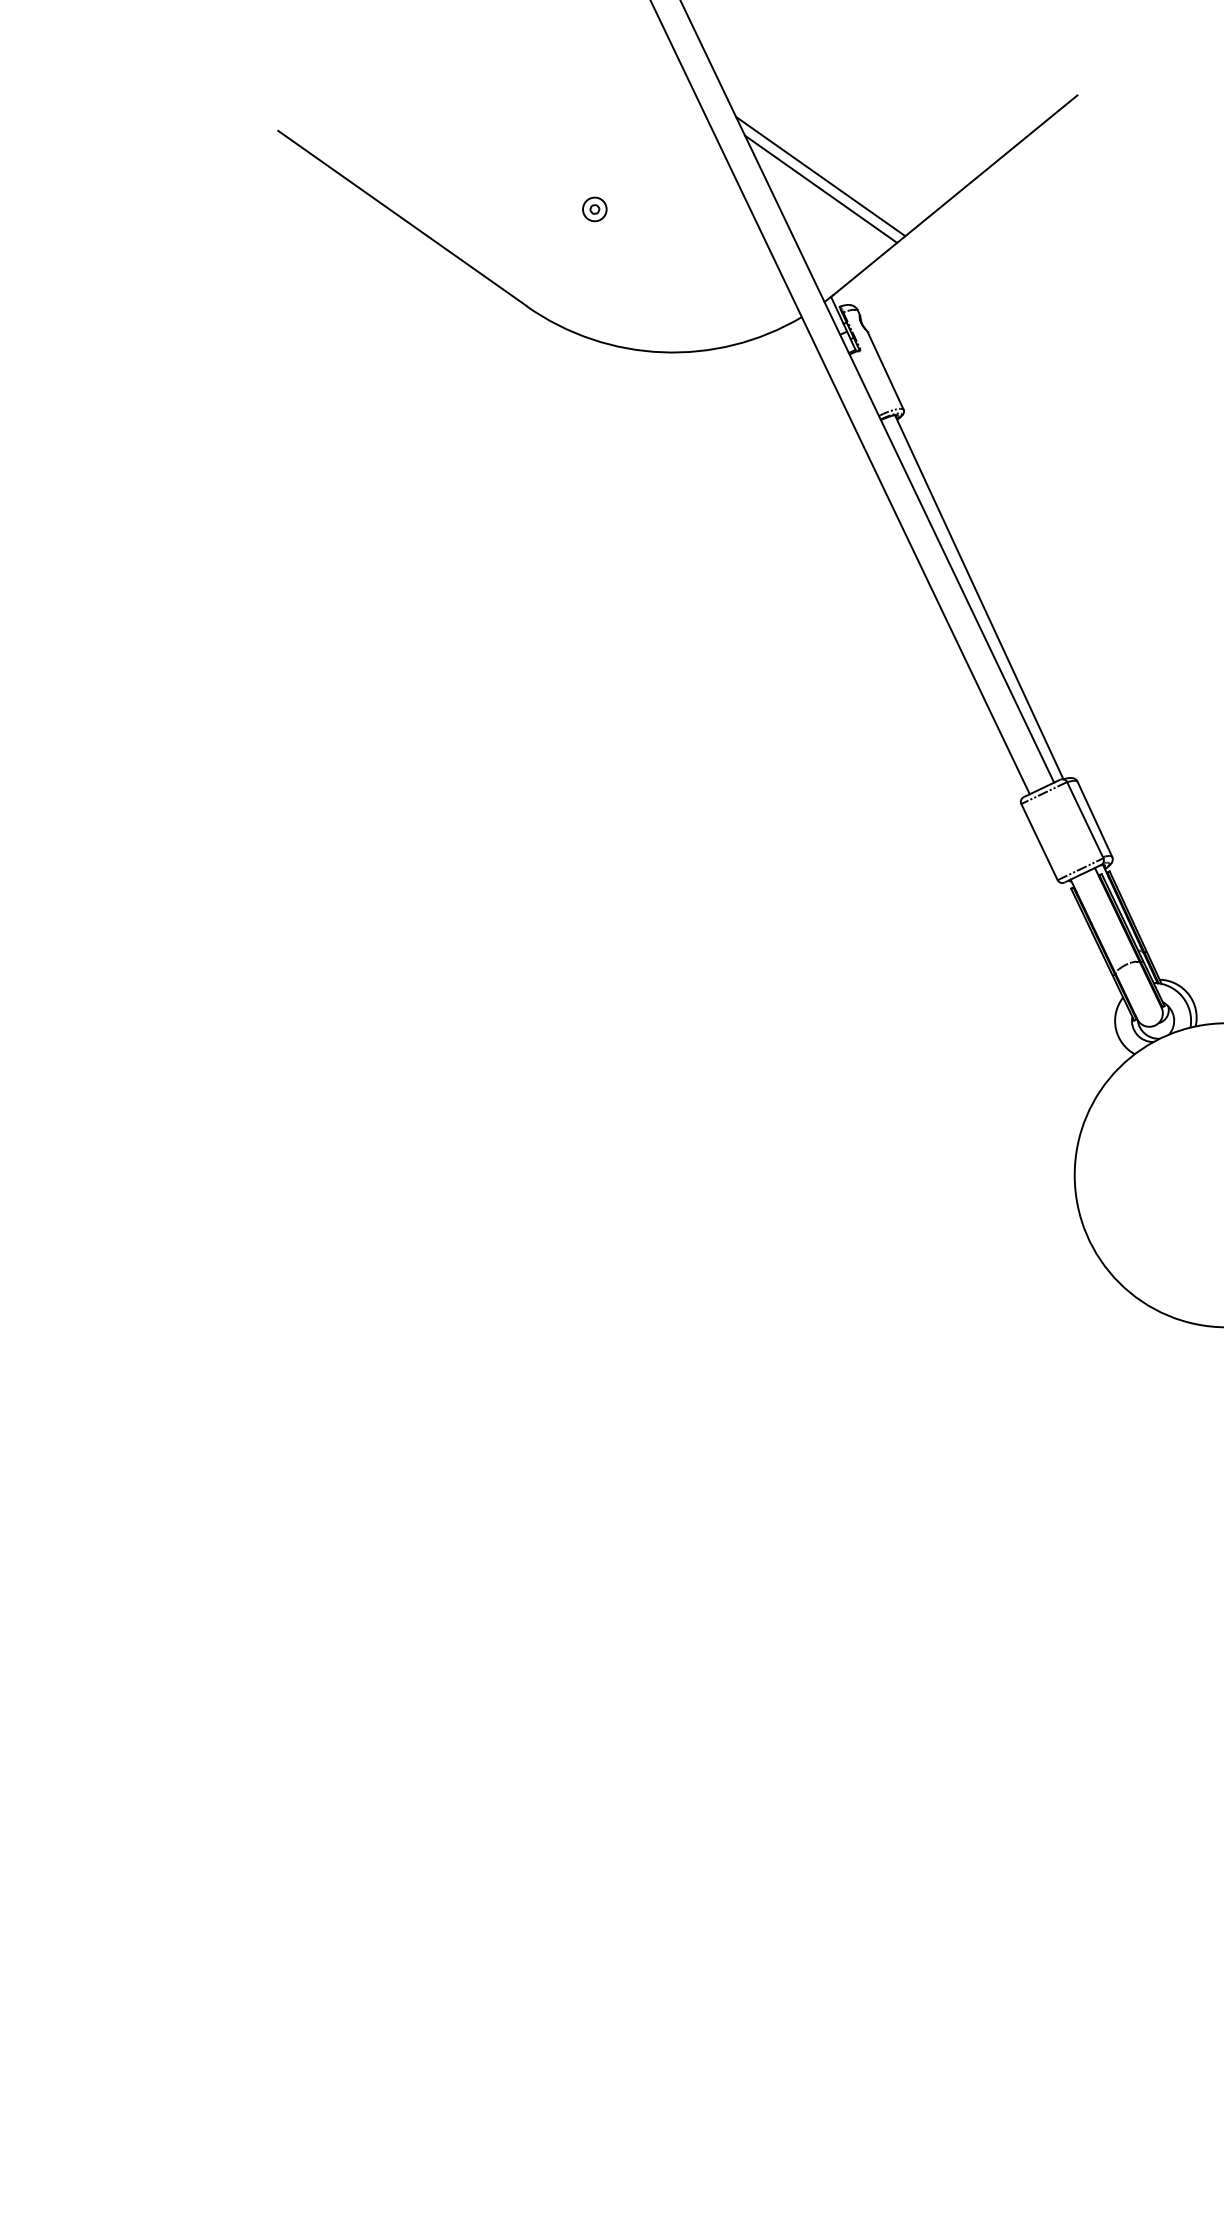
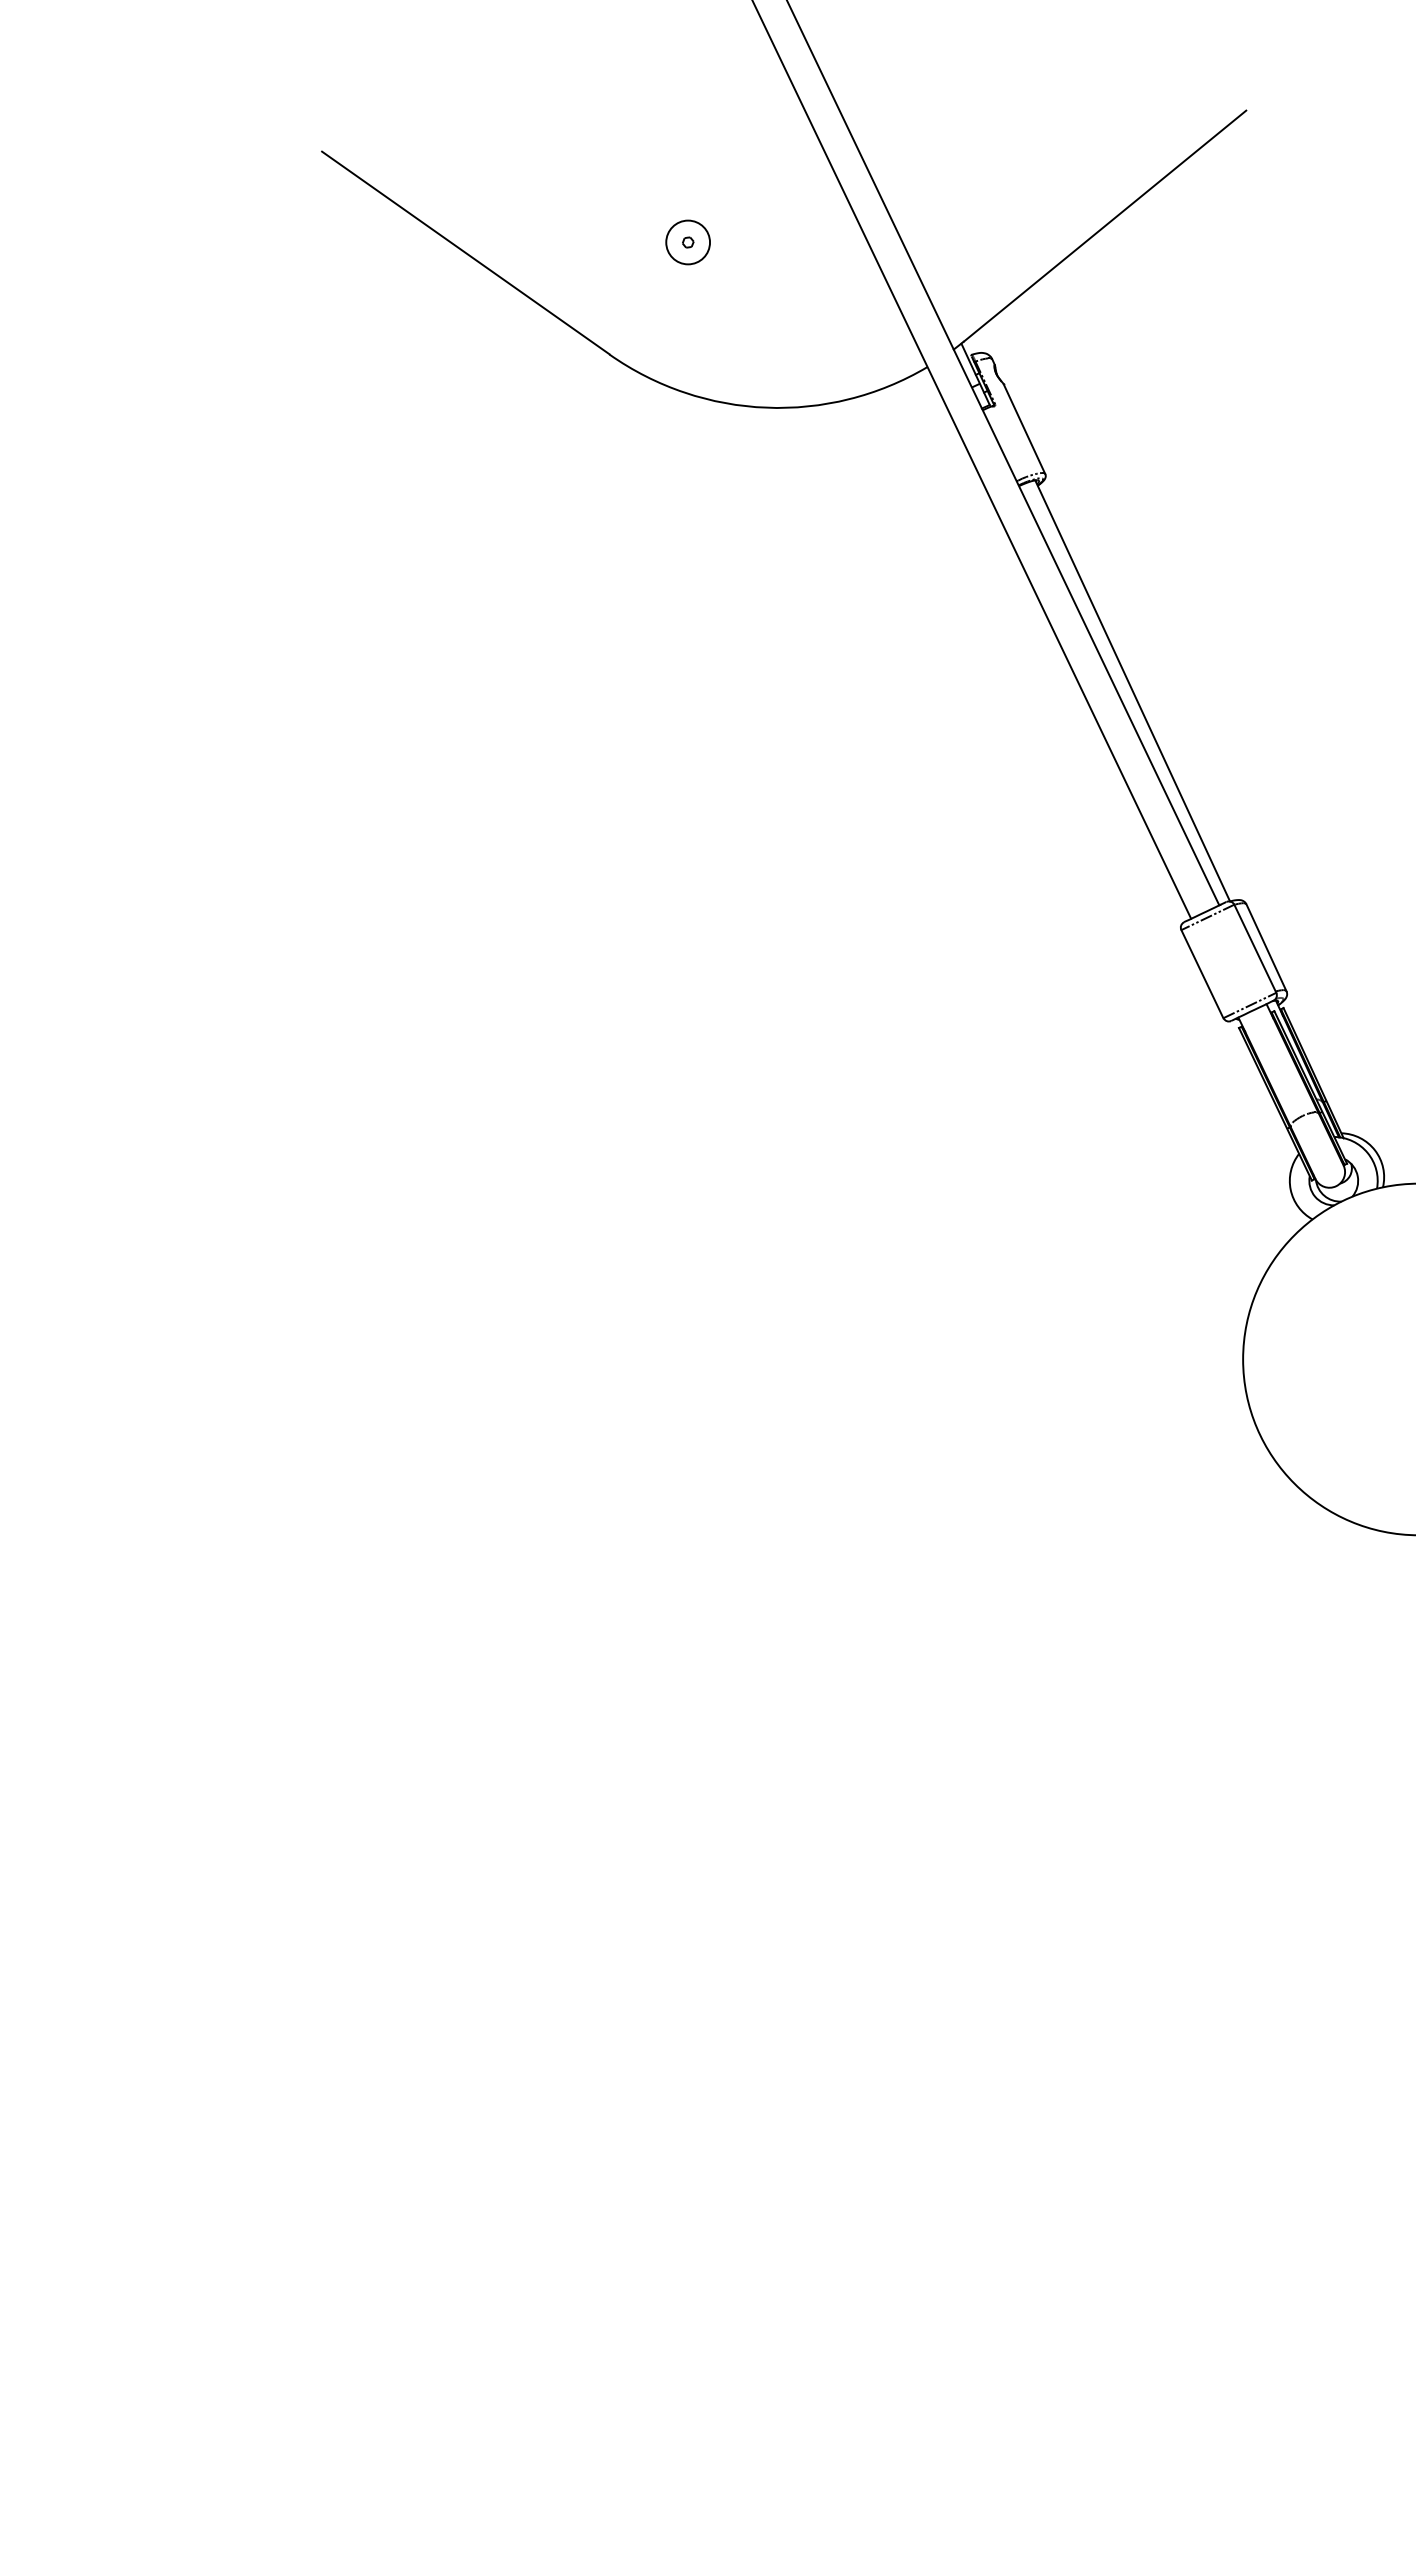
line: (820, 176) -> (949, 204), removed
line: (820, 189) -> (949, 219), removed
circle: (594, 209) -> (687, 242), size x1.6

